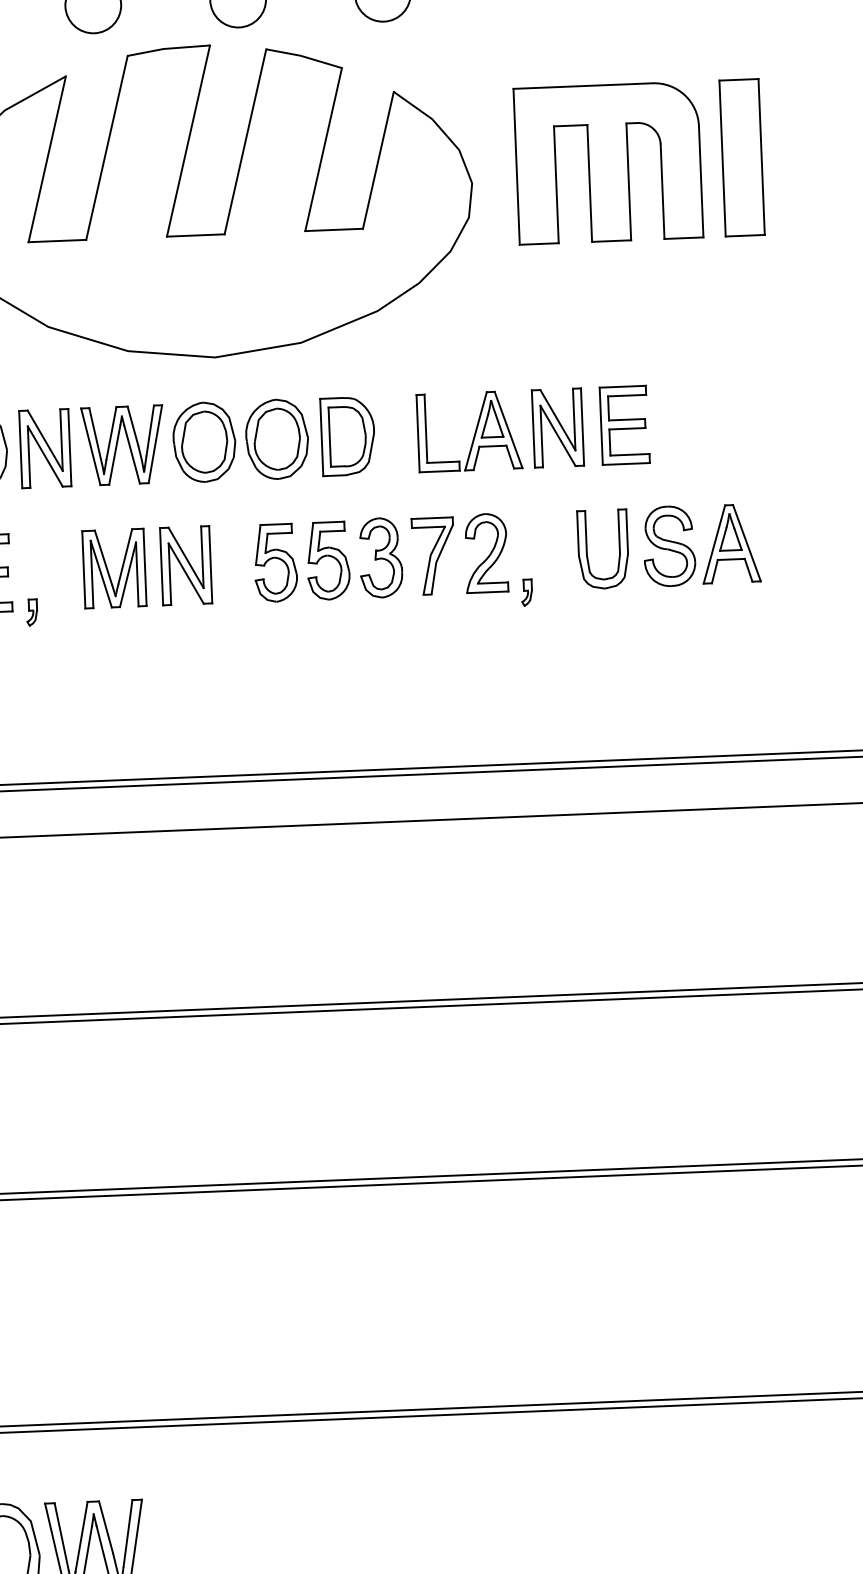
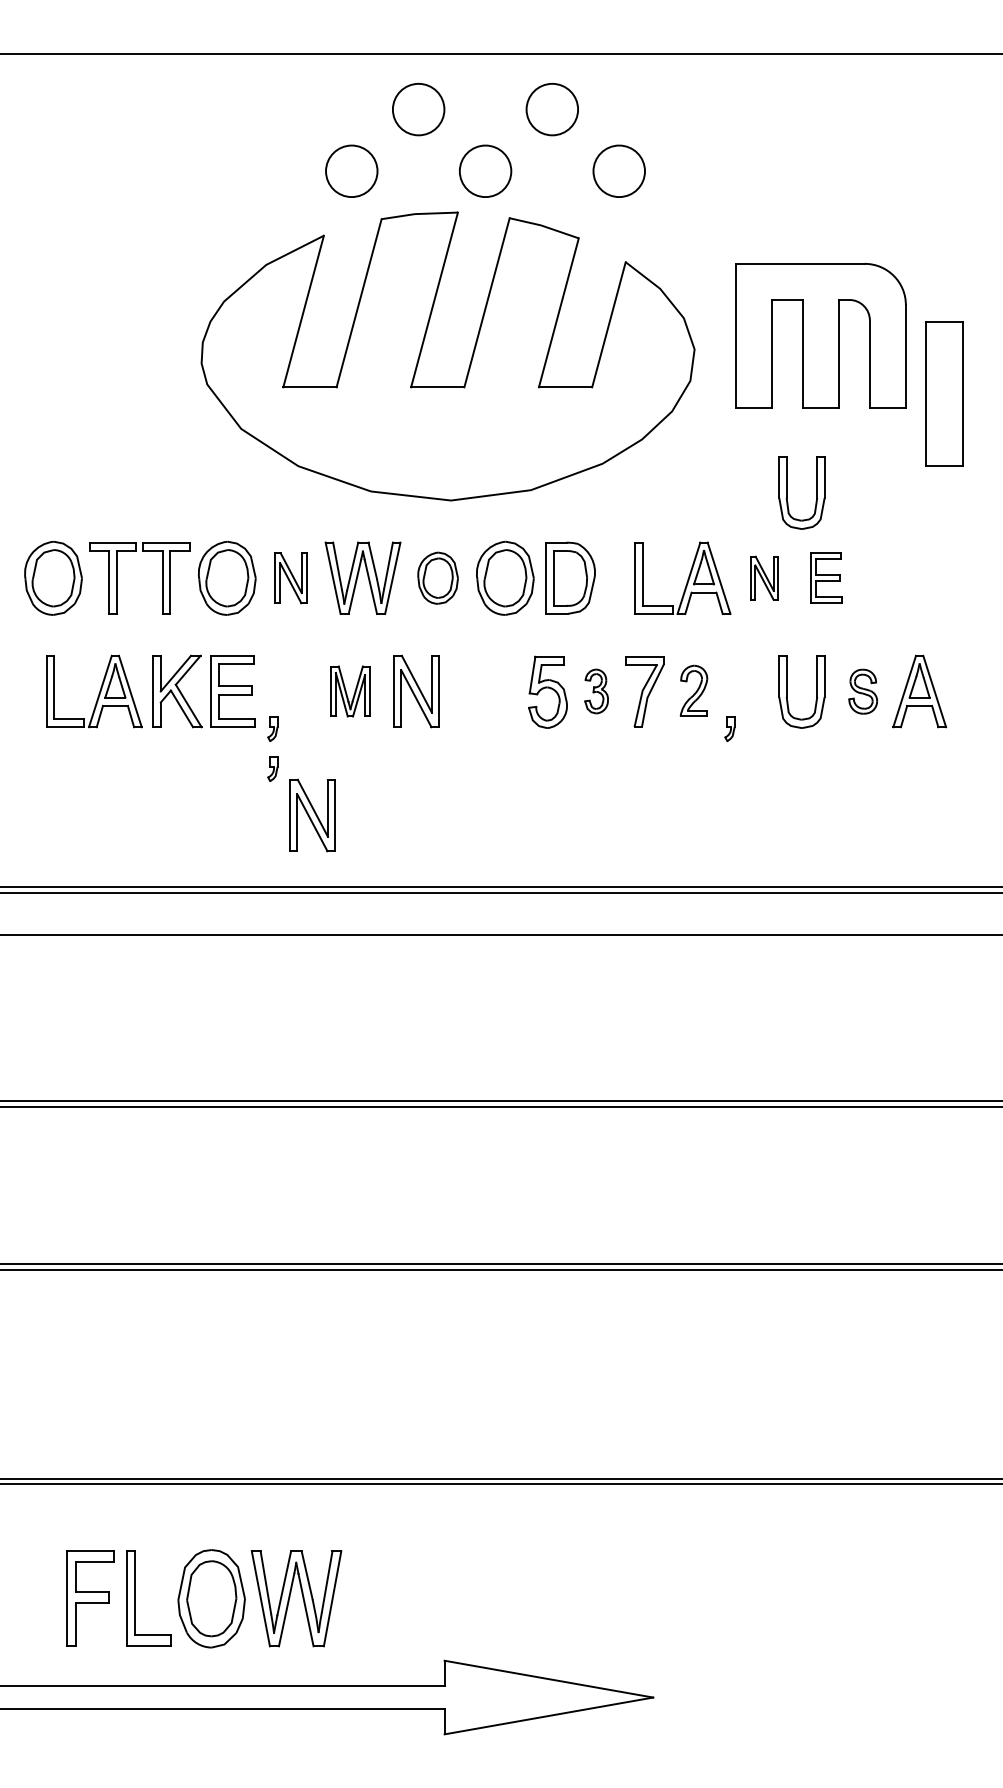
part: (742, 157) -> (944, 393), moved
part: (578, 334) -> (787, 492), added
part: (624, 425) -> (826, 578), size x0.7
part: (557, 427) -> (764, 577), size x0.6
part: (203, 441) -> (437, 577), size x0.7
part: (44, 447) -> (290, 577), size x0.7
part: (669, 546) -> (863, 691), size x0.6
part: (485, 552) -> (693, 690), size x0.7
part: (380, 557) -> (596, 691), size x0.6
part: (275, 562) -> (499, 691), removed
part: (114, 568) -> (350, 691), size x0.7
part: (33, 655) -> (272, 768), added
part: (78, 704) -> (312, 815), added

